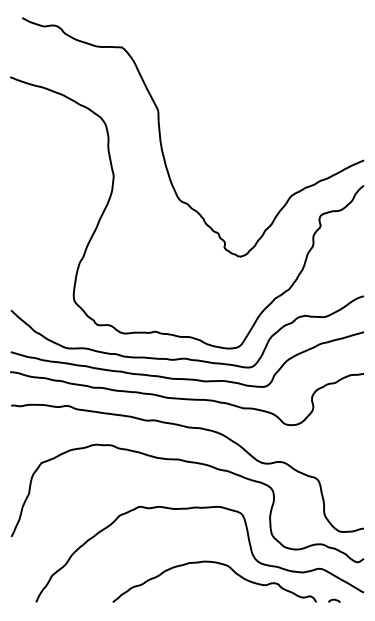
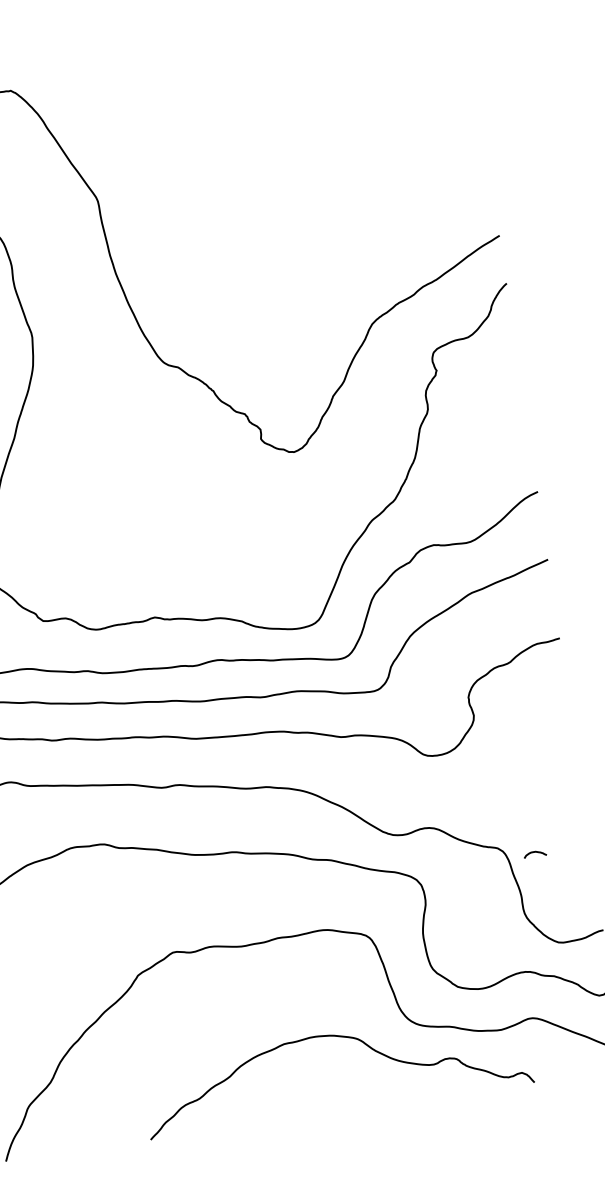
curve: (334, 600) -> (535, 853), moved

